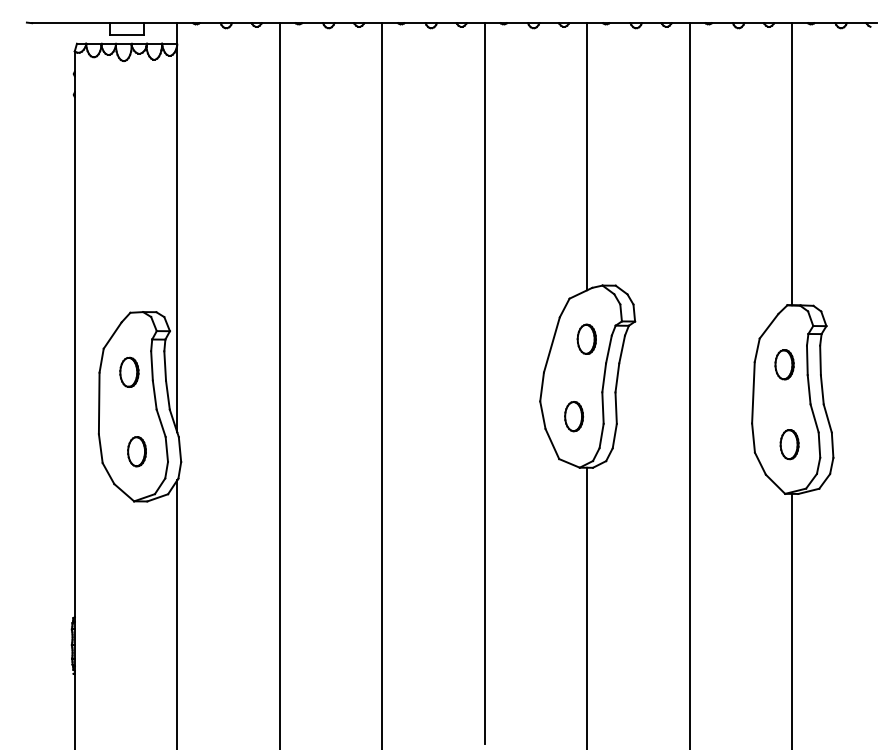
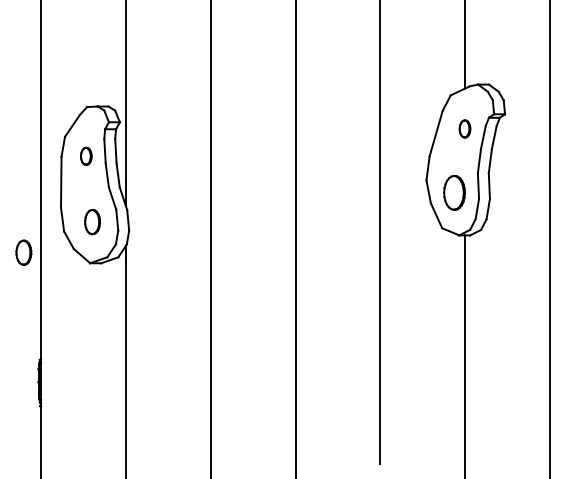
part: (586, 338) -> (464, 128), size x0.7
part: (129, 371) -> (86, 155), size x0.7
part: (573, 416) -> (454, 192), size x1.4
part: (53, 488) -> (23, 252), added

